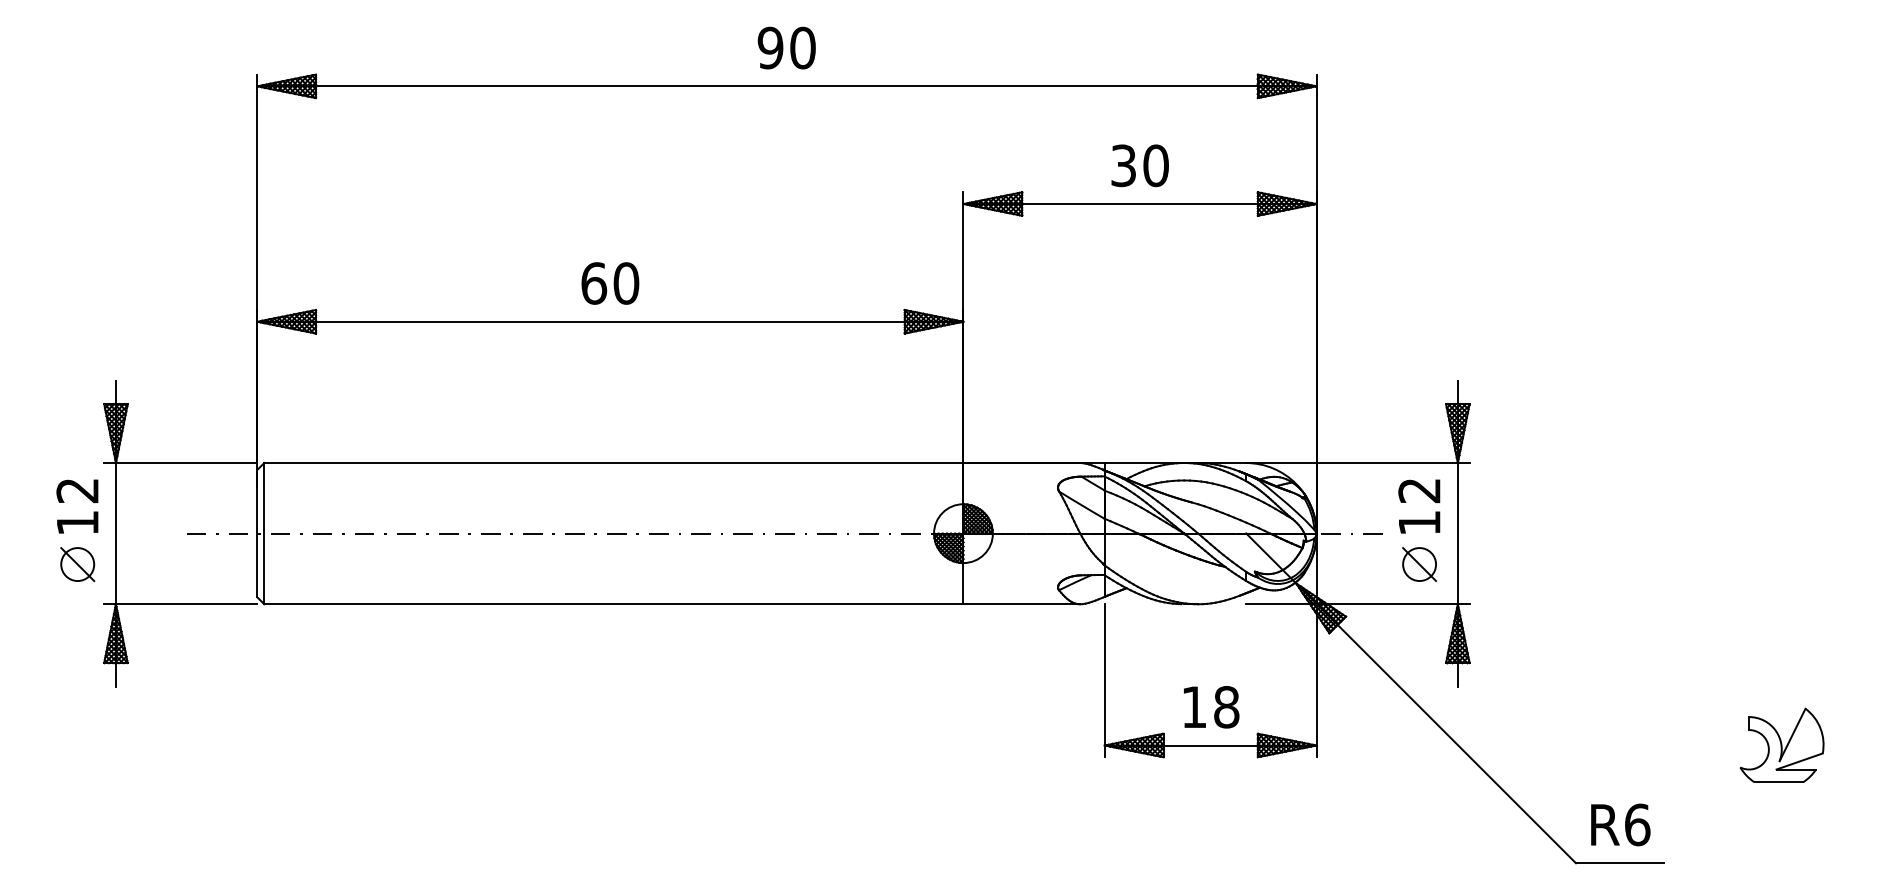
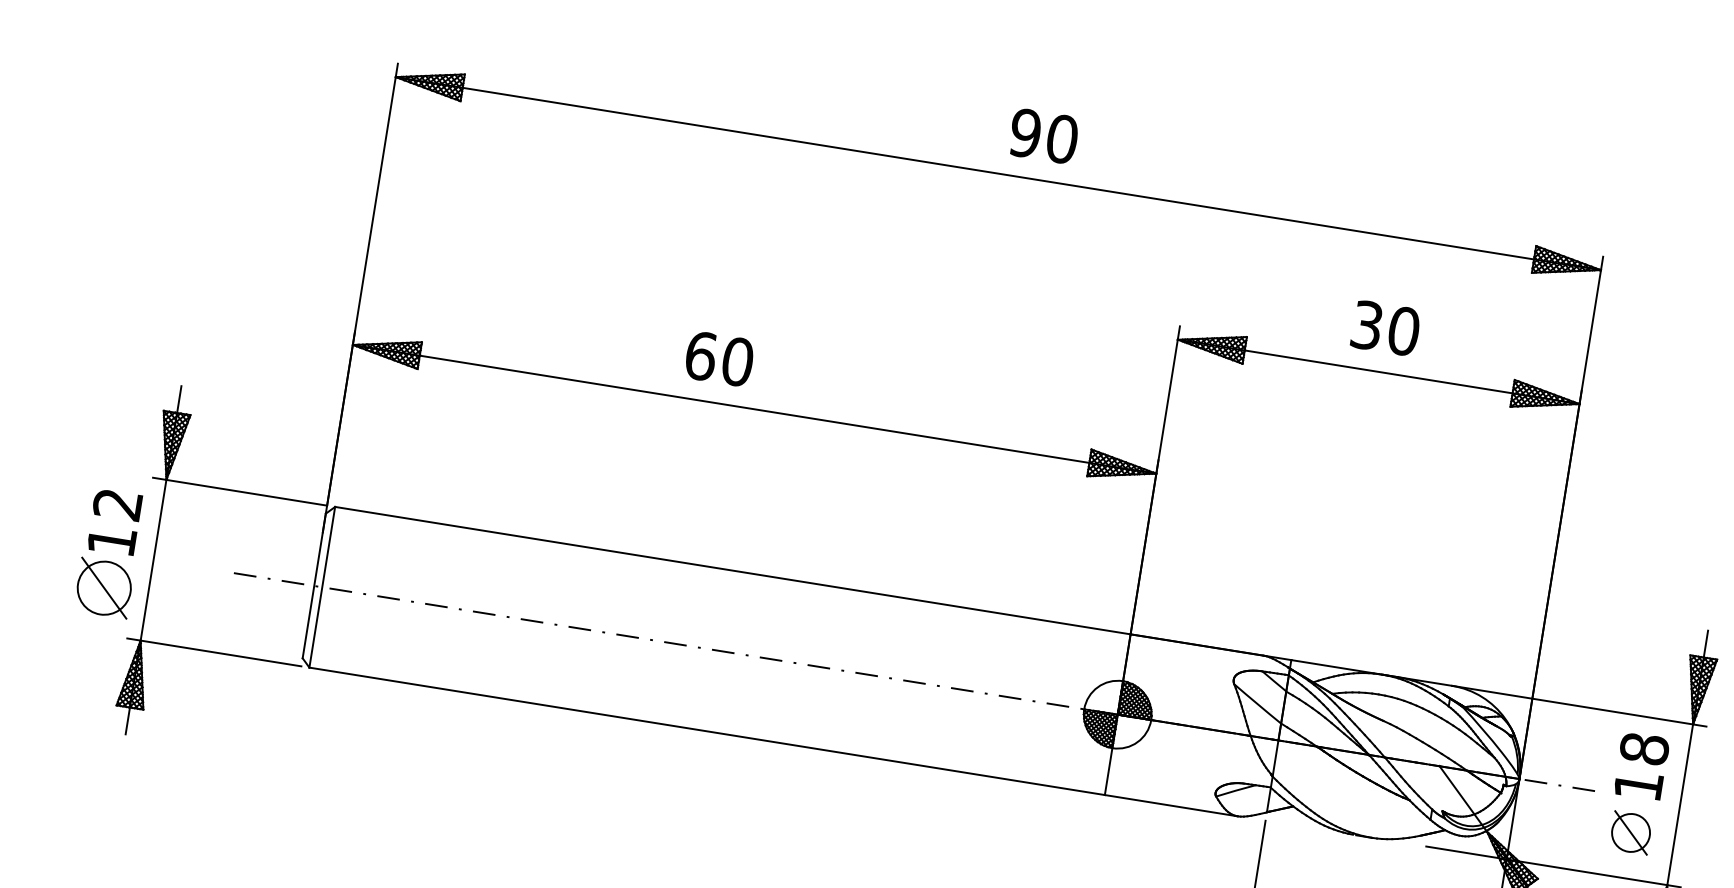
text: (786, 47) -> (1043, 135), moved
text: (610, 283) -> (719, 359), moved
text: (1419, 490) -> (1644, 748), 12 -> 18
part: (77, 564) -> (104, 588), size x1.4

